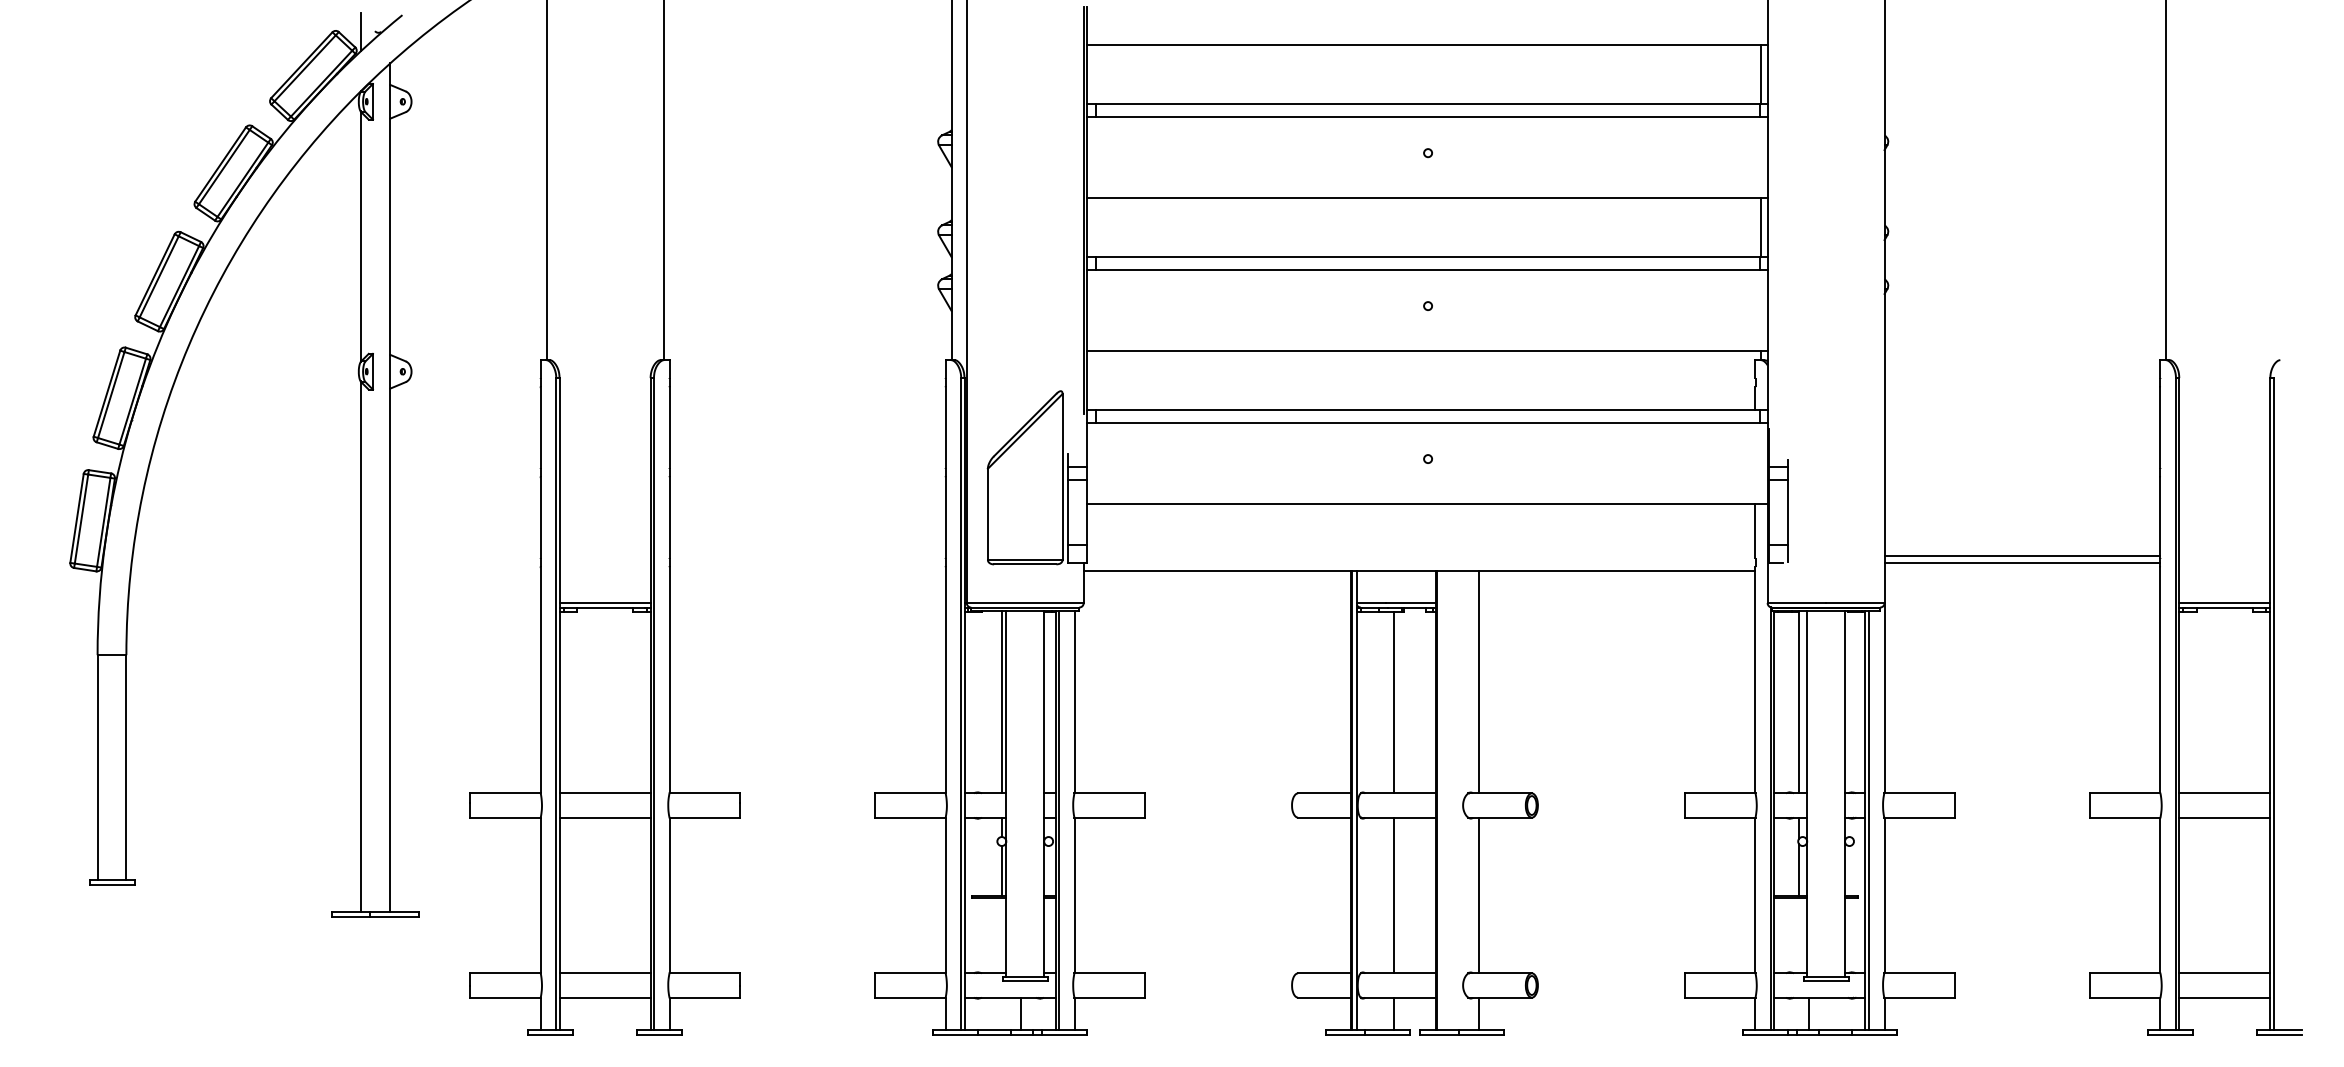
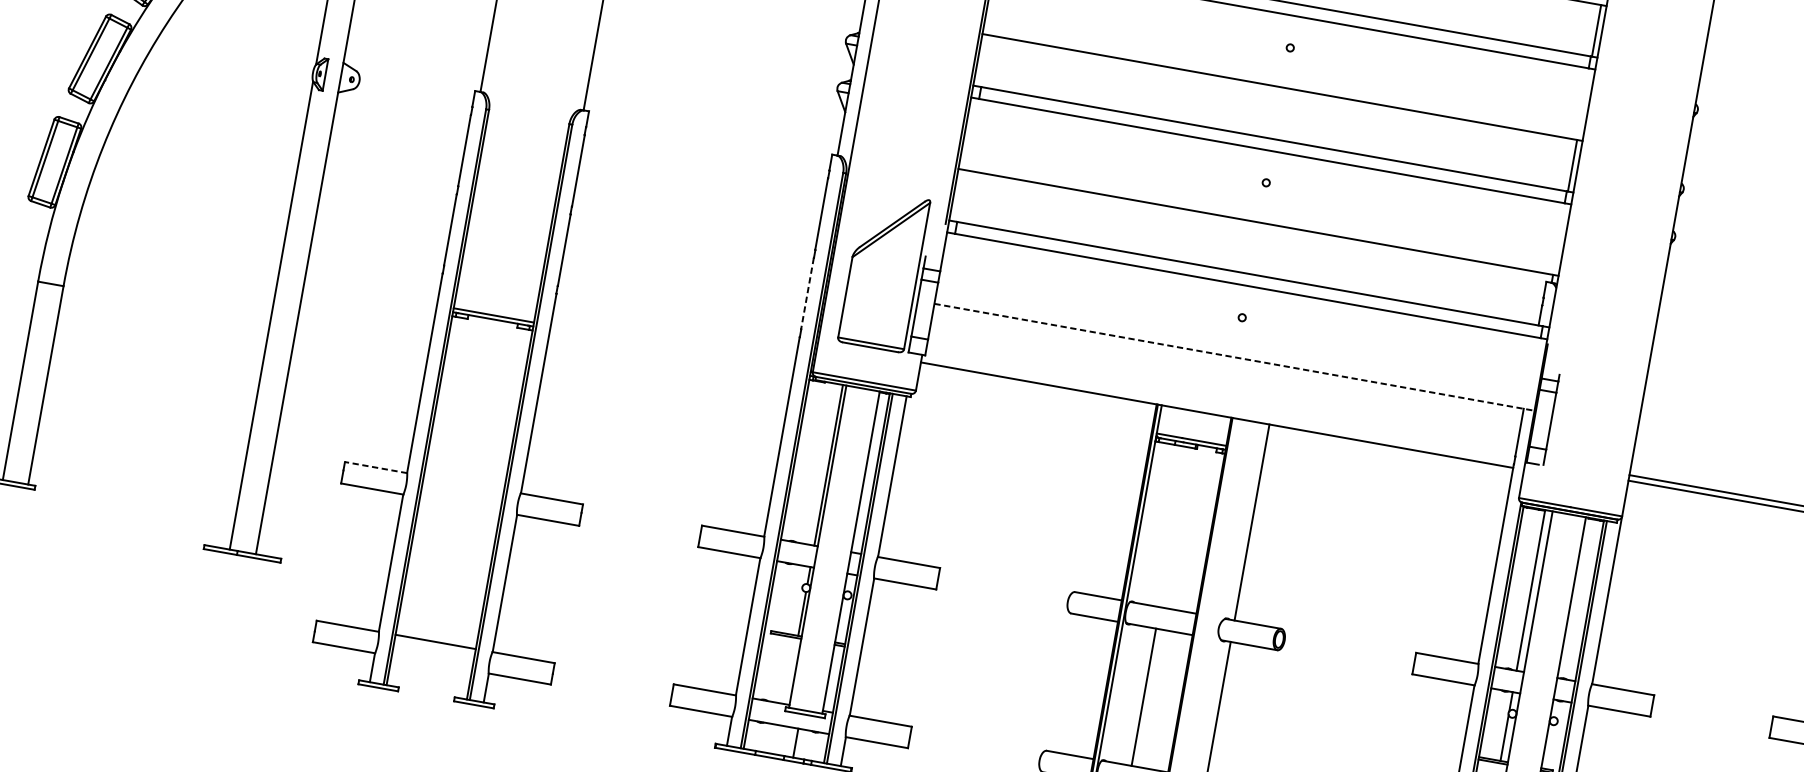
line: (1427, 504) -> (1234, 357), solid -> dashed
line: (945, 518) -> (807, 294), solid -> dashed
line: (1394, 702) -> (1174, 527), removed
line: (504, 793) -> (375, 467), solid -> dashed
line: (604, 793) -> (463, 483), removed
line: (604, 817) -> (459, 504), removed
line: (604, 997) -> (431, 663), removed

